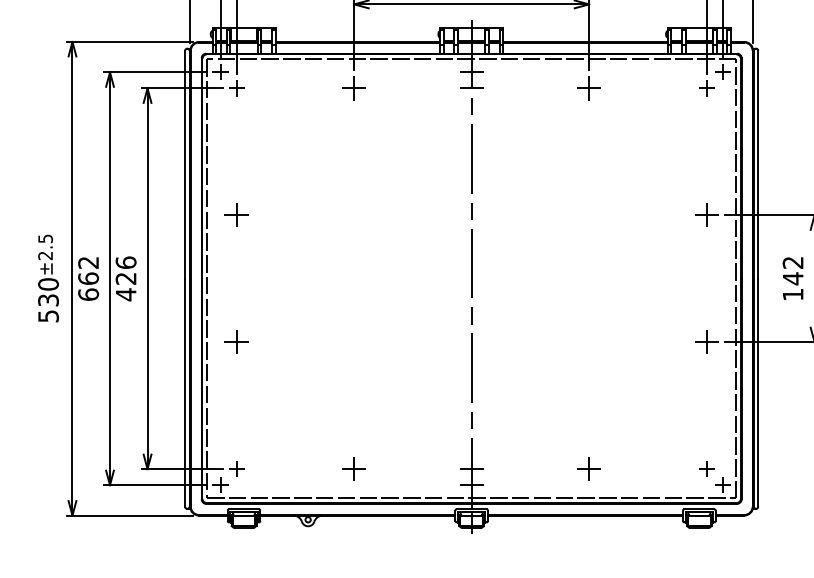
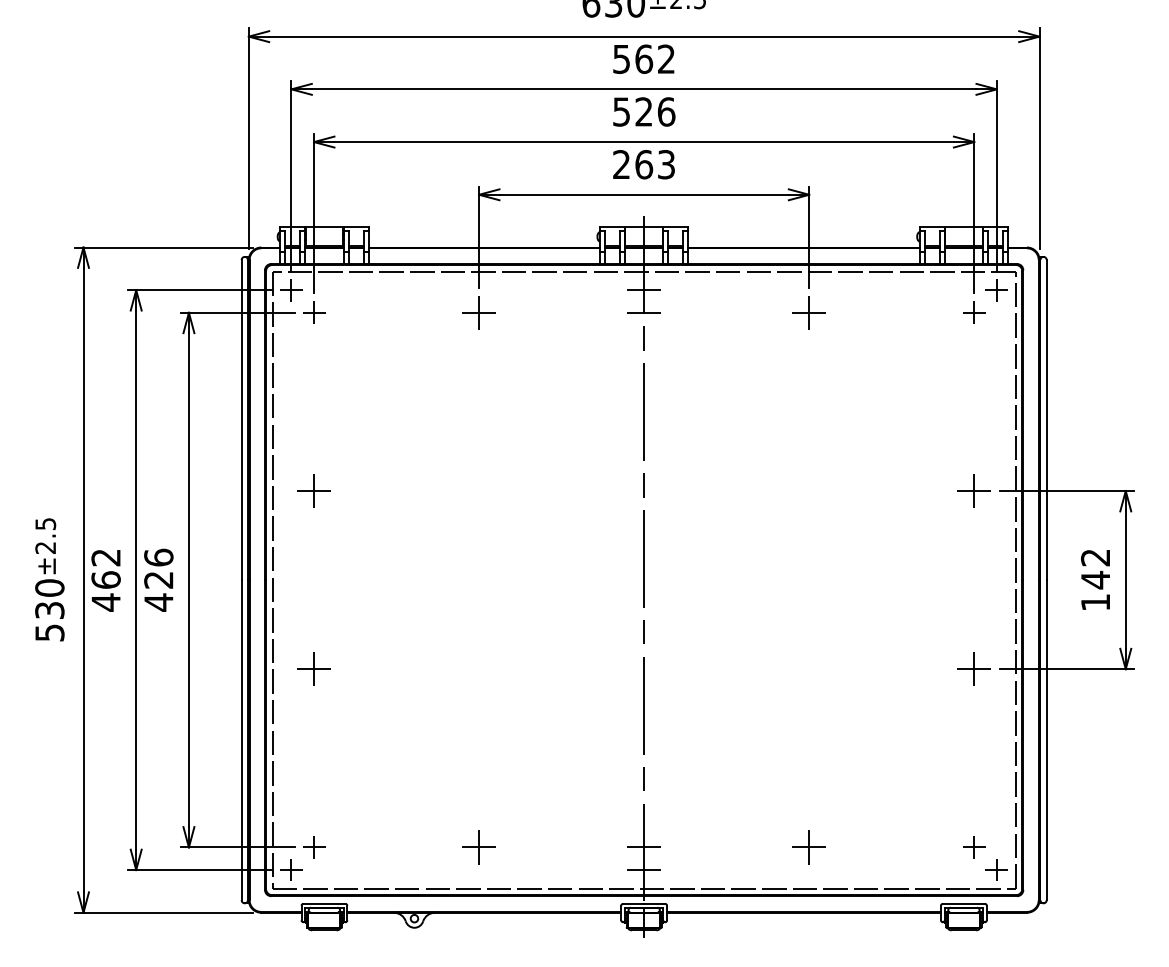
text: (88, 294) -> (105, 602), 662 -> 462

